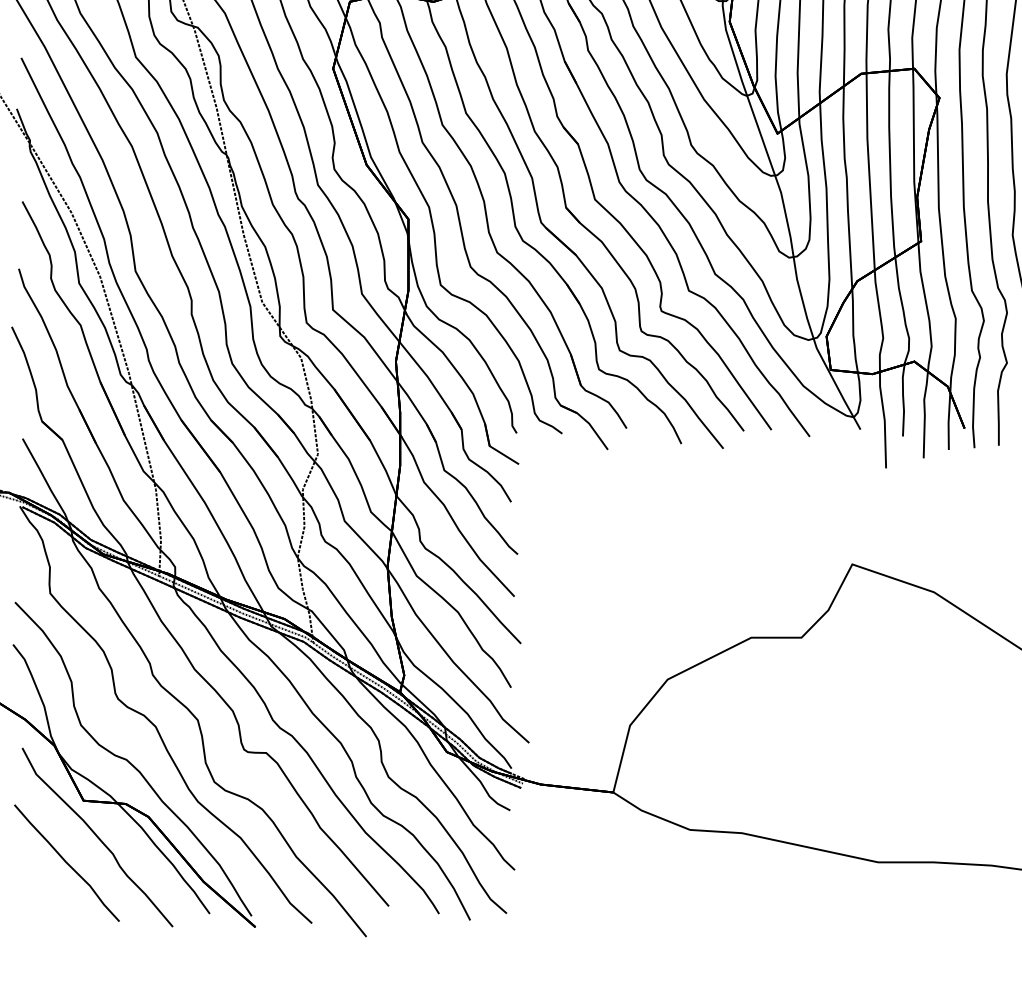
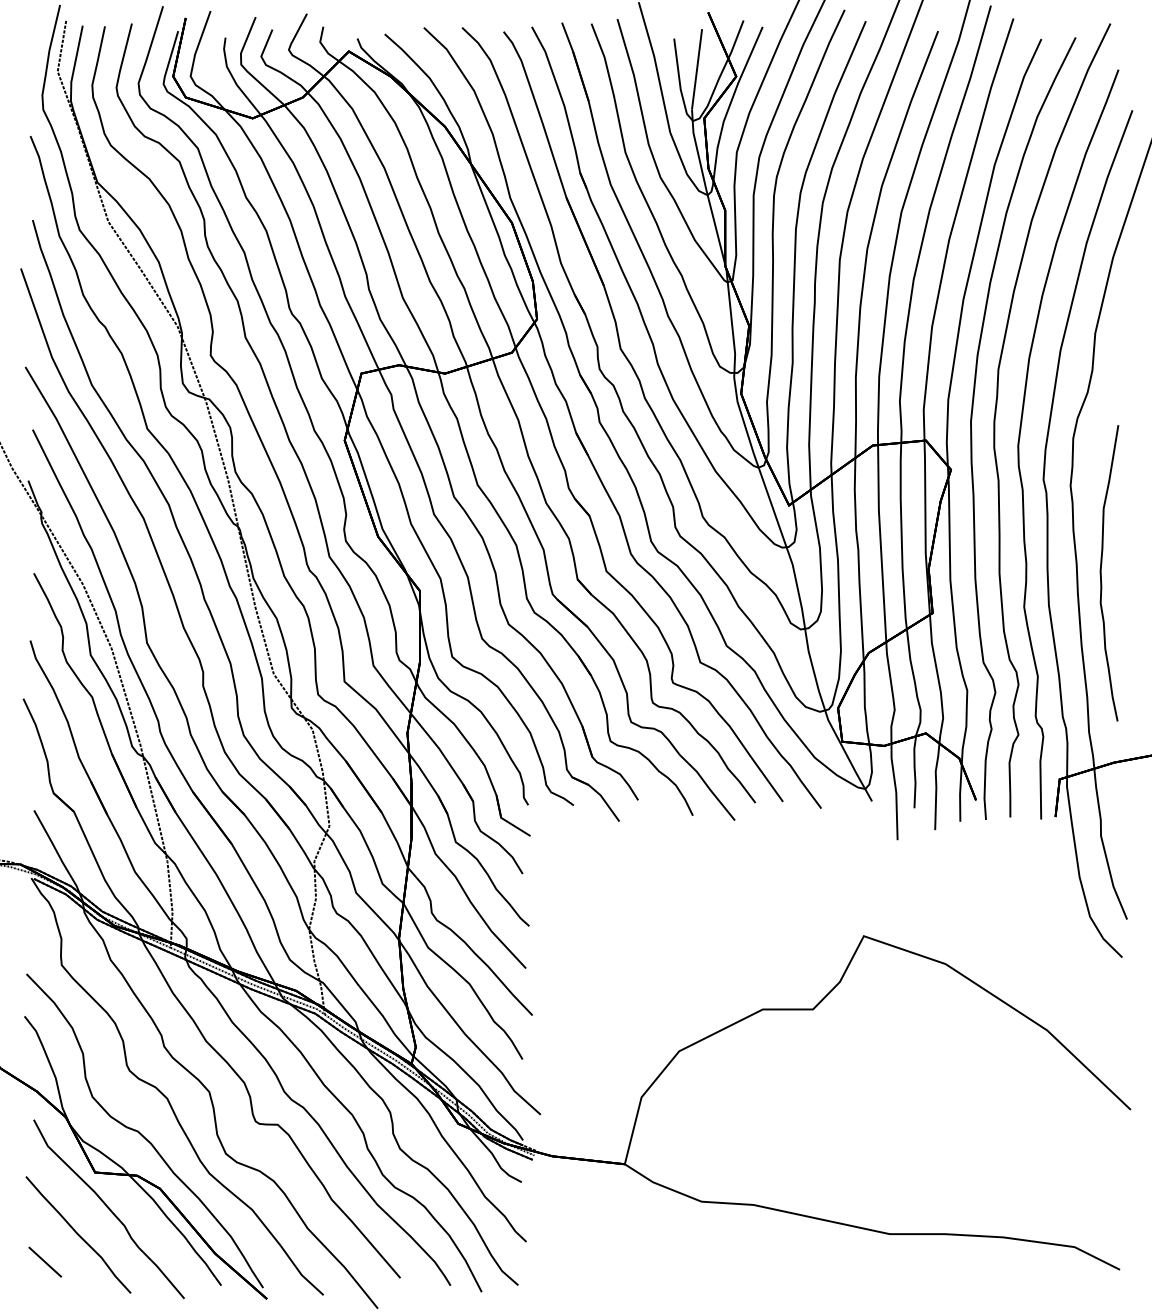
line: (34, 889) -> (45, 1261), added

